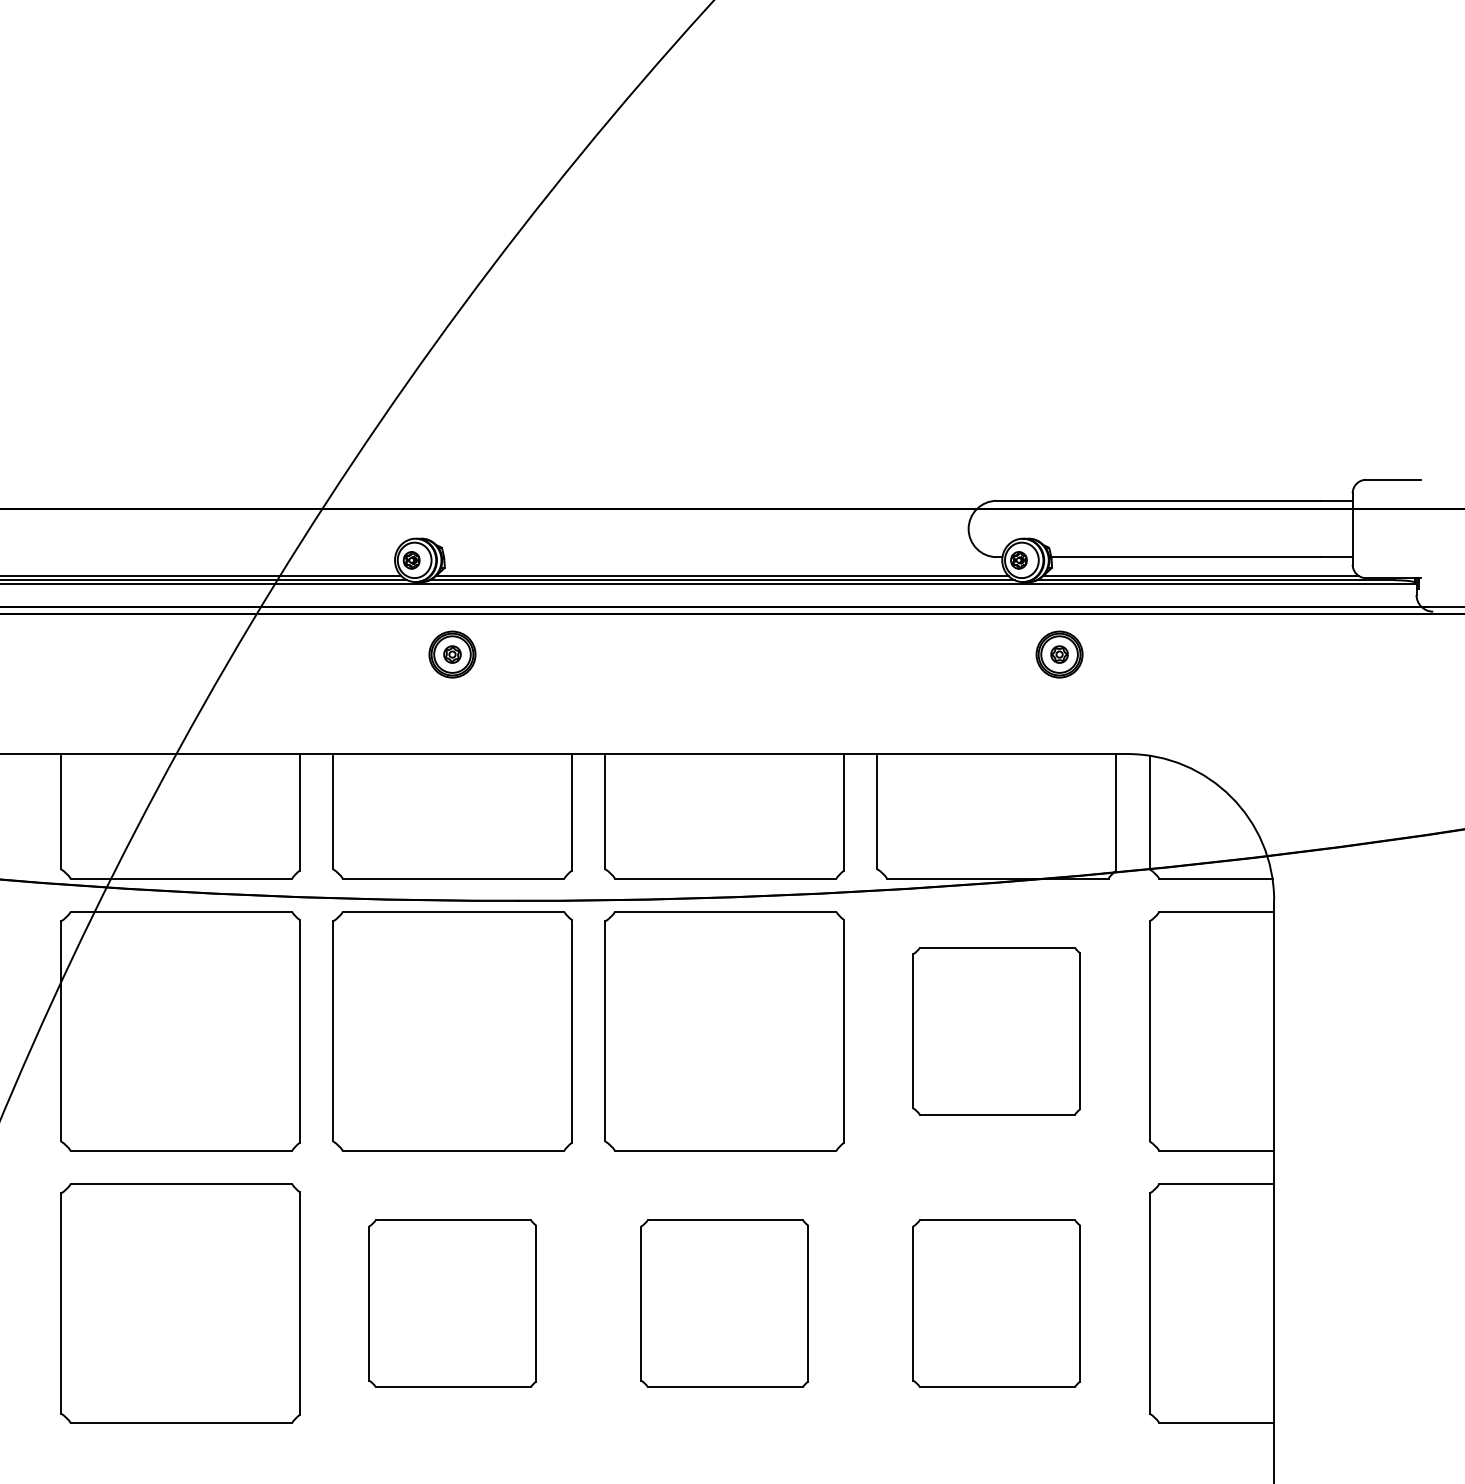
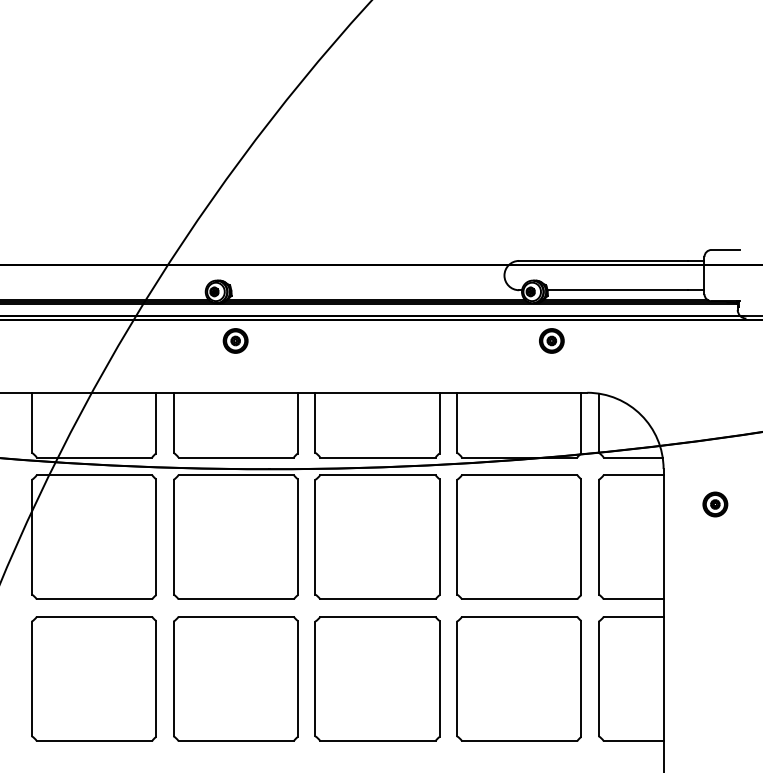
part: (1373, 968) -> (715, 504), added
part: (995, 1030) -> (518, 536), size x1.43
part: (452, 1302) -> (235, 678), size x1.43
part: (724, 1302) -> (377, 678), size x1.43
part: (995, 1302) -> (518, 678), size x1.43

